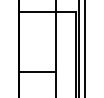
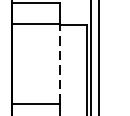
line: (55, 41) -> (60, 63), solid -> dashed

